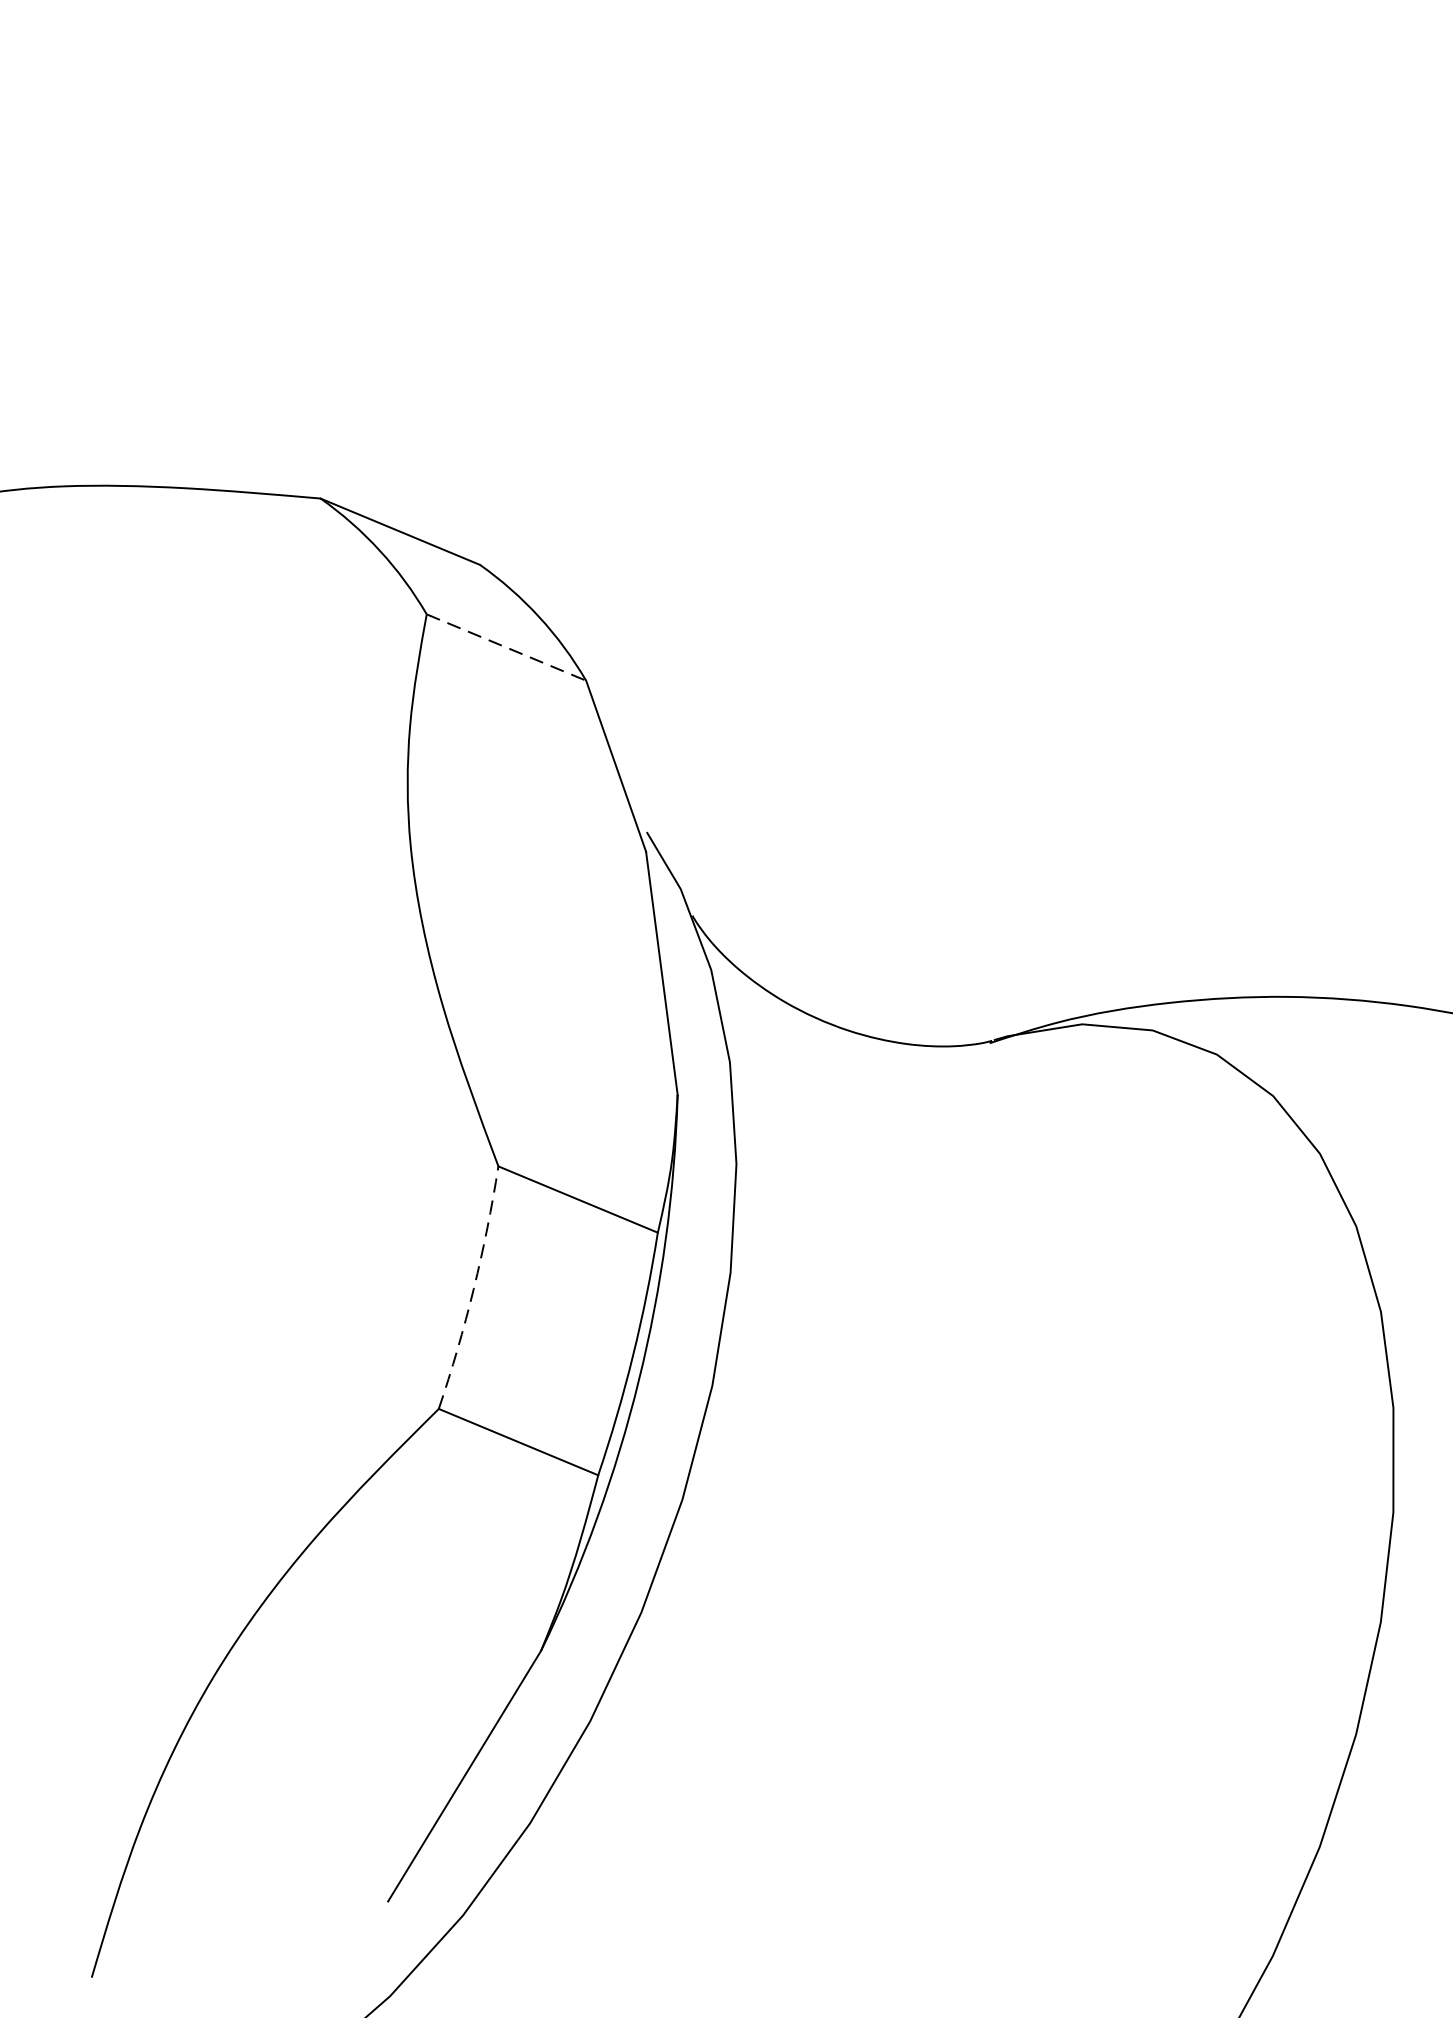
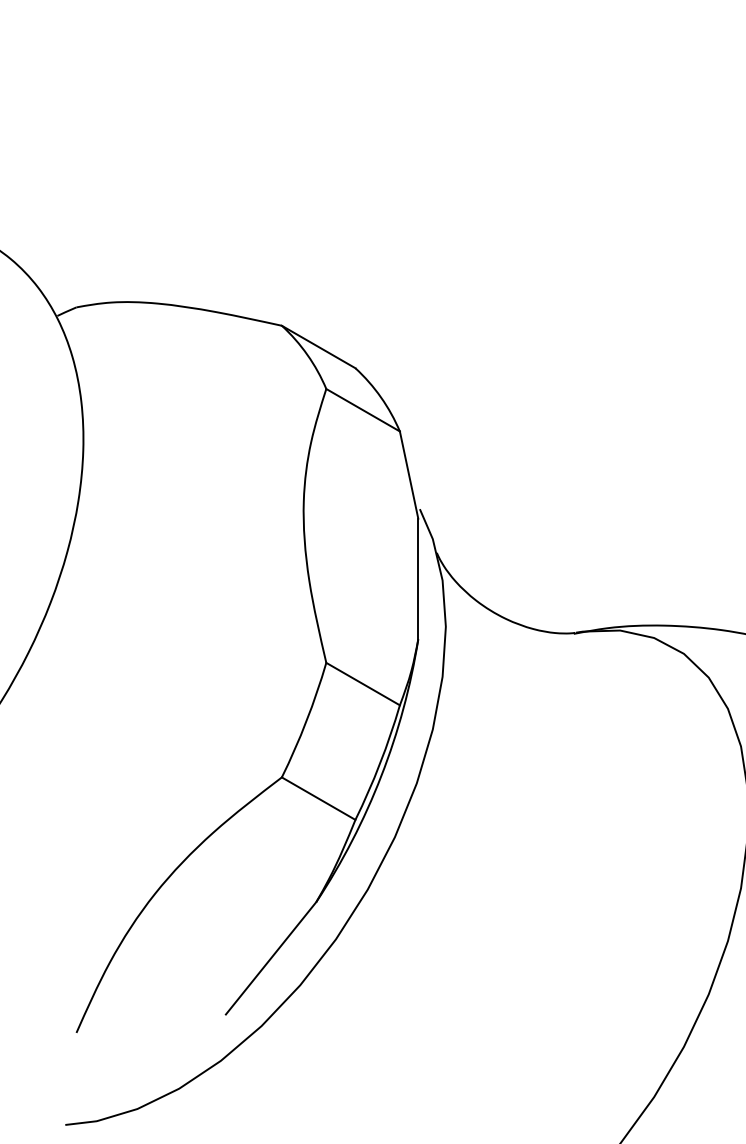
line: (507, 647) -> (363, 410), dashed -> solid
arc: (473, 1289) -> (306, 721), dashed -> solid

